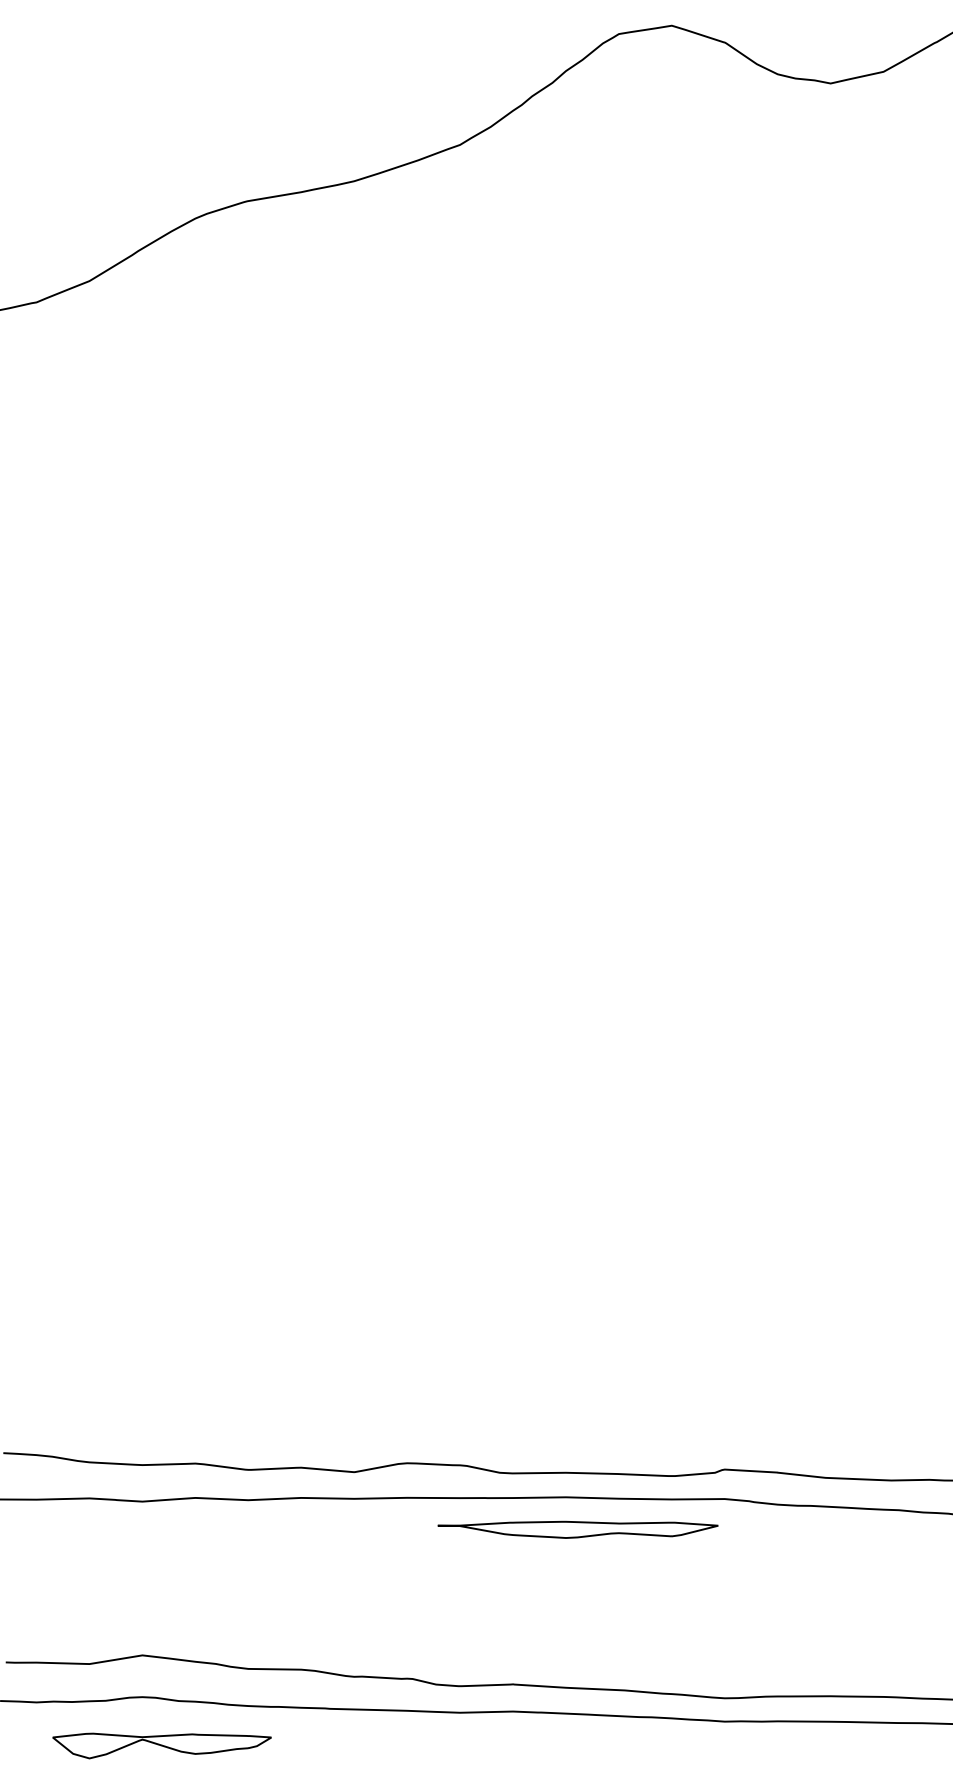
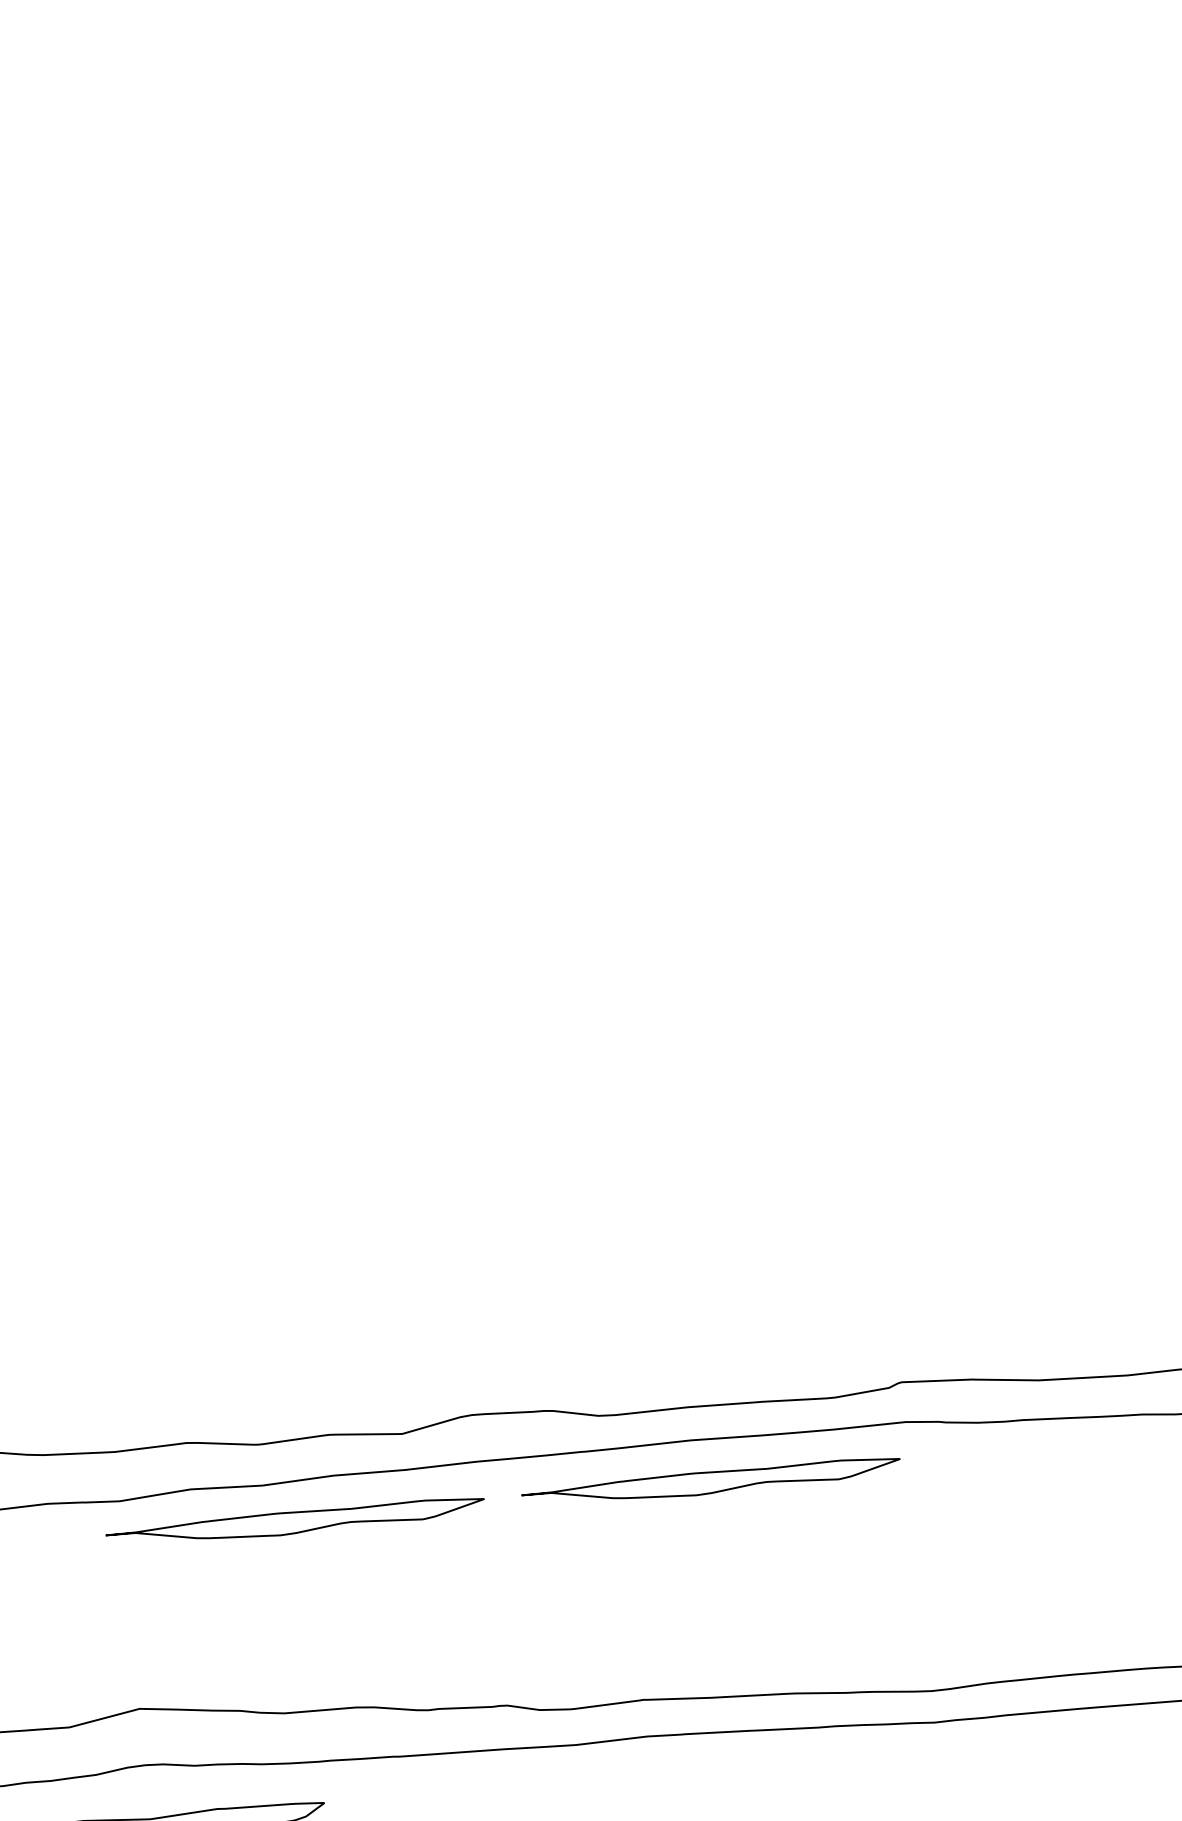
part: (269, 1529) -> (294, 1522), added

